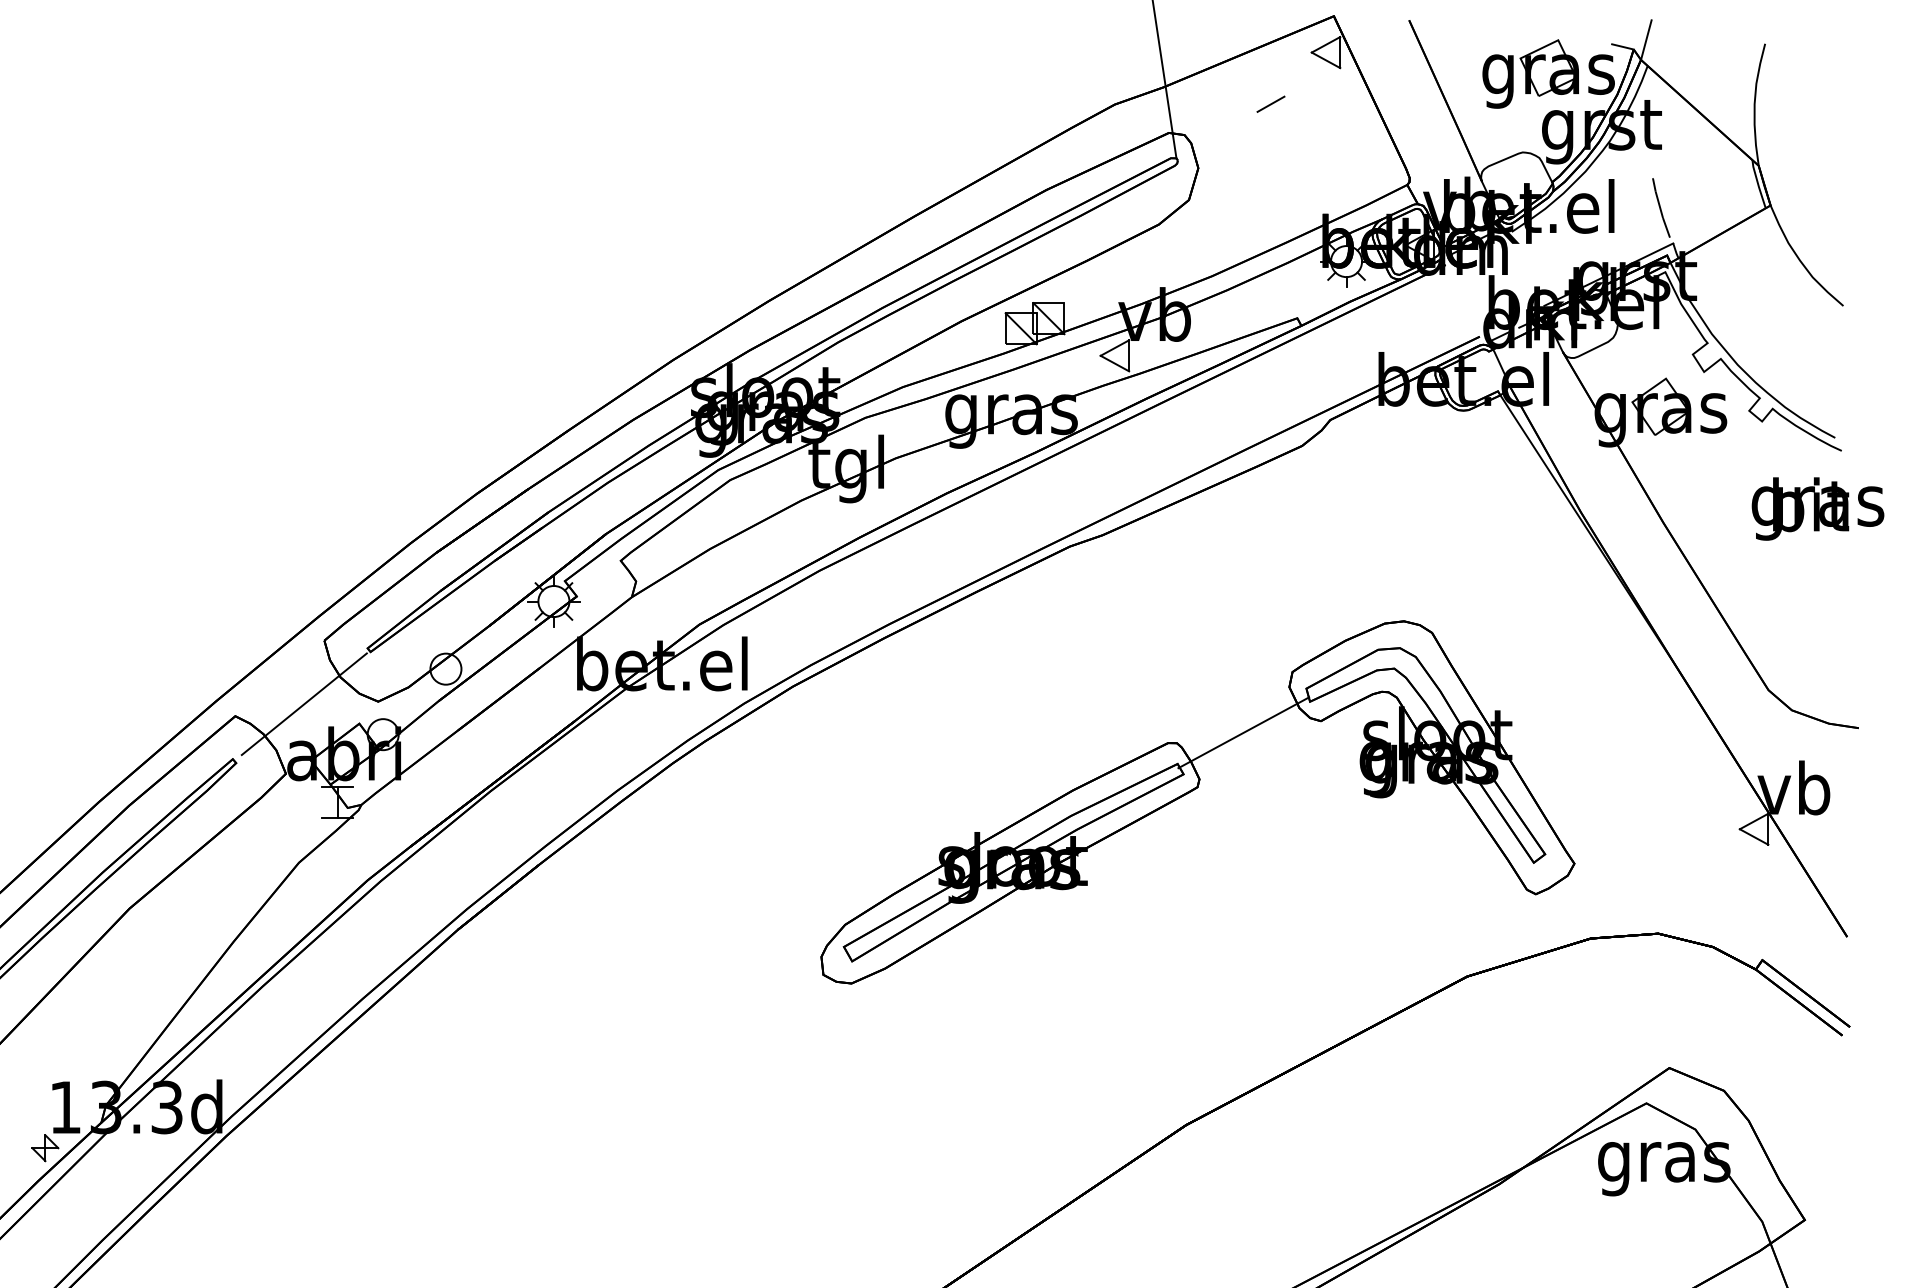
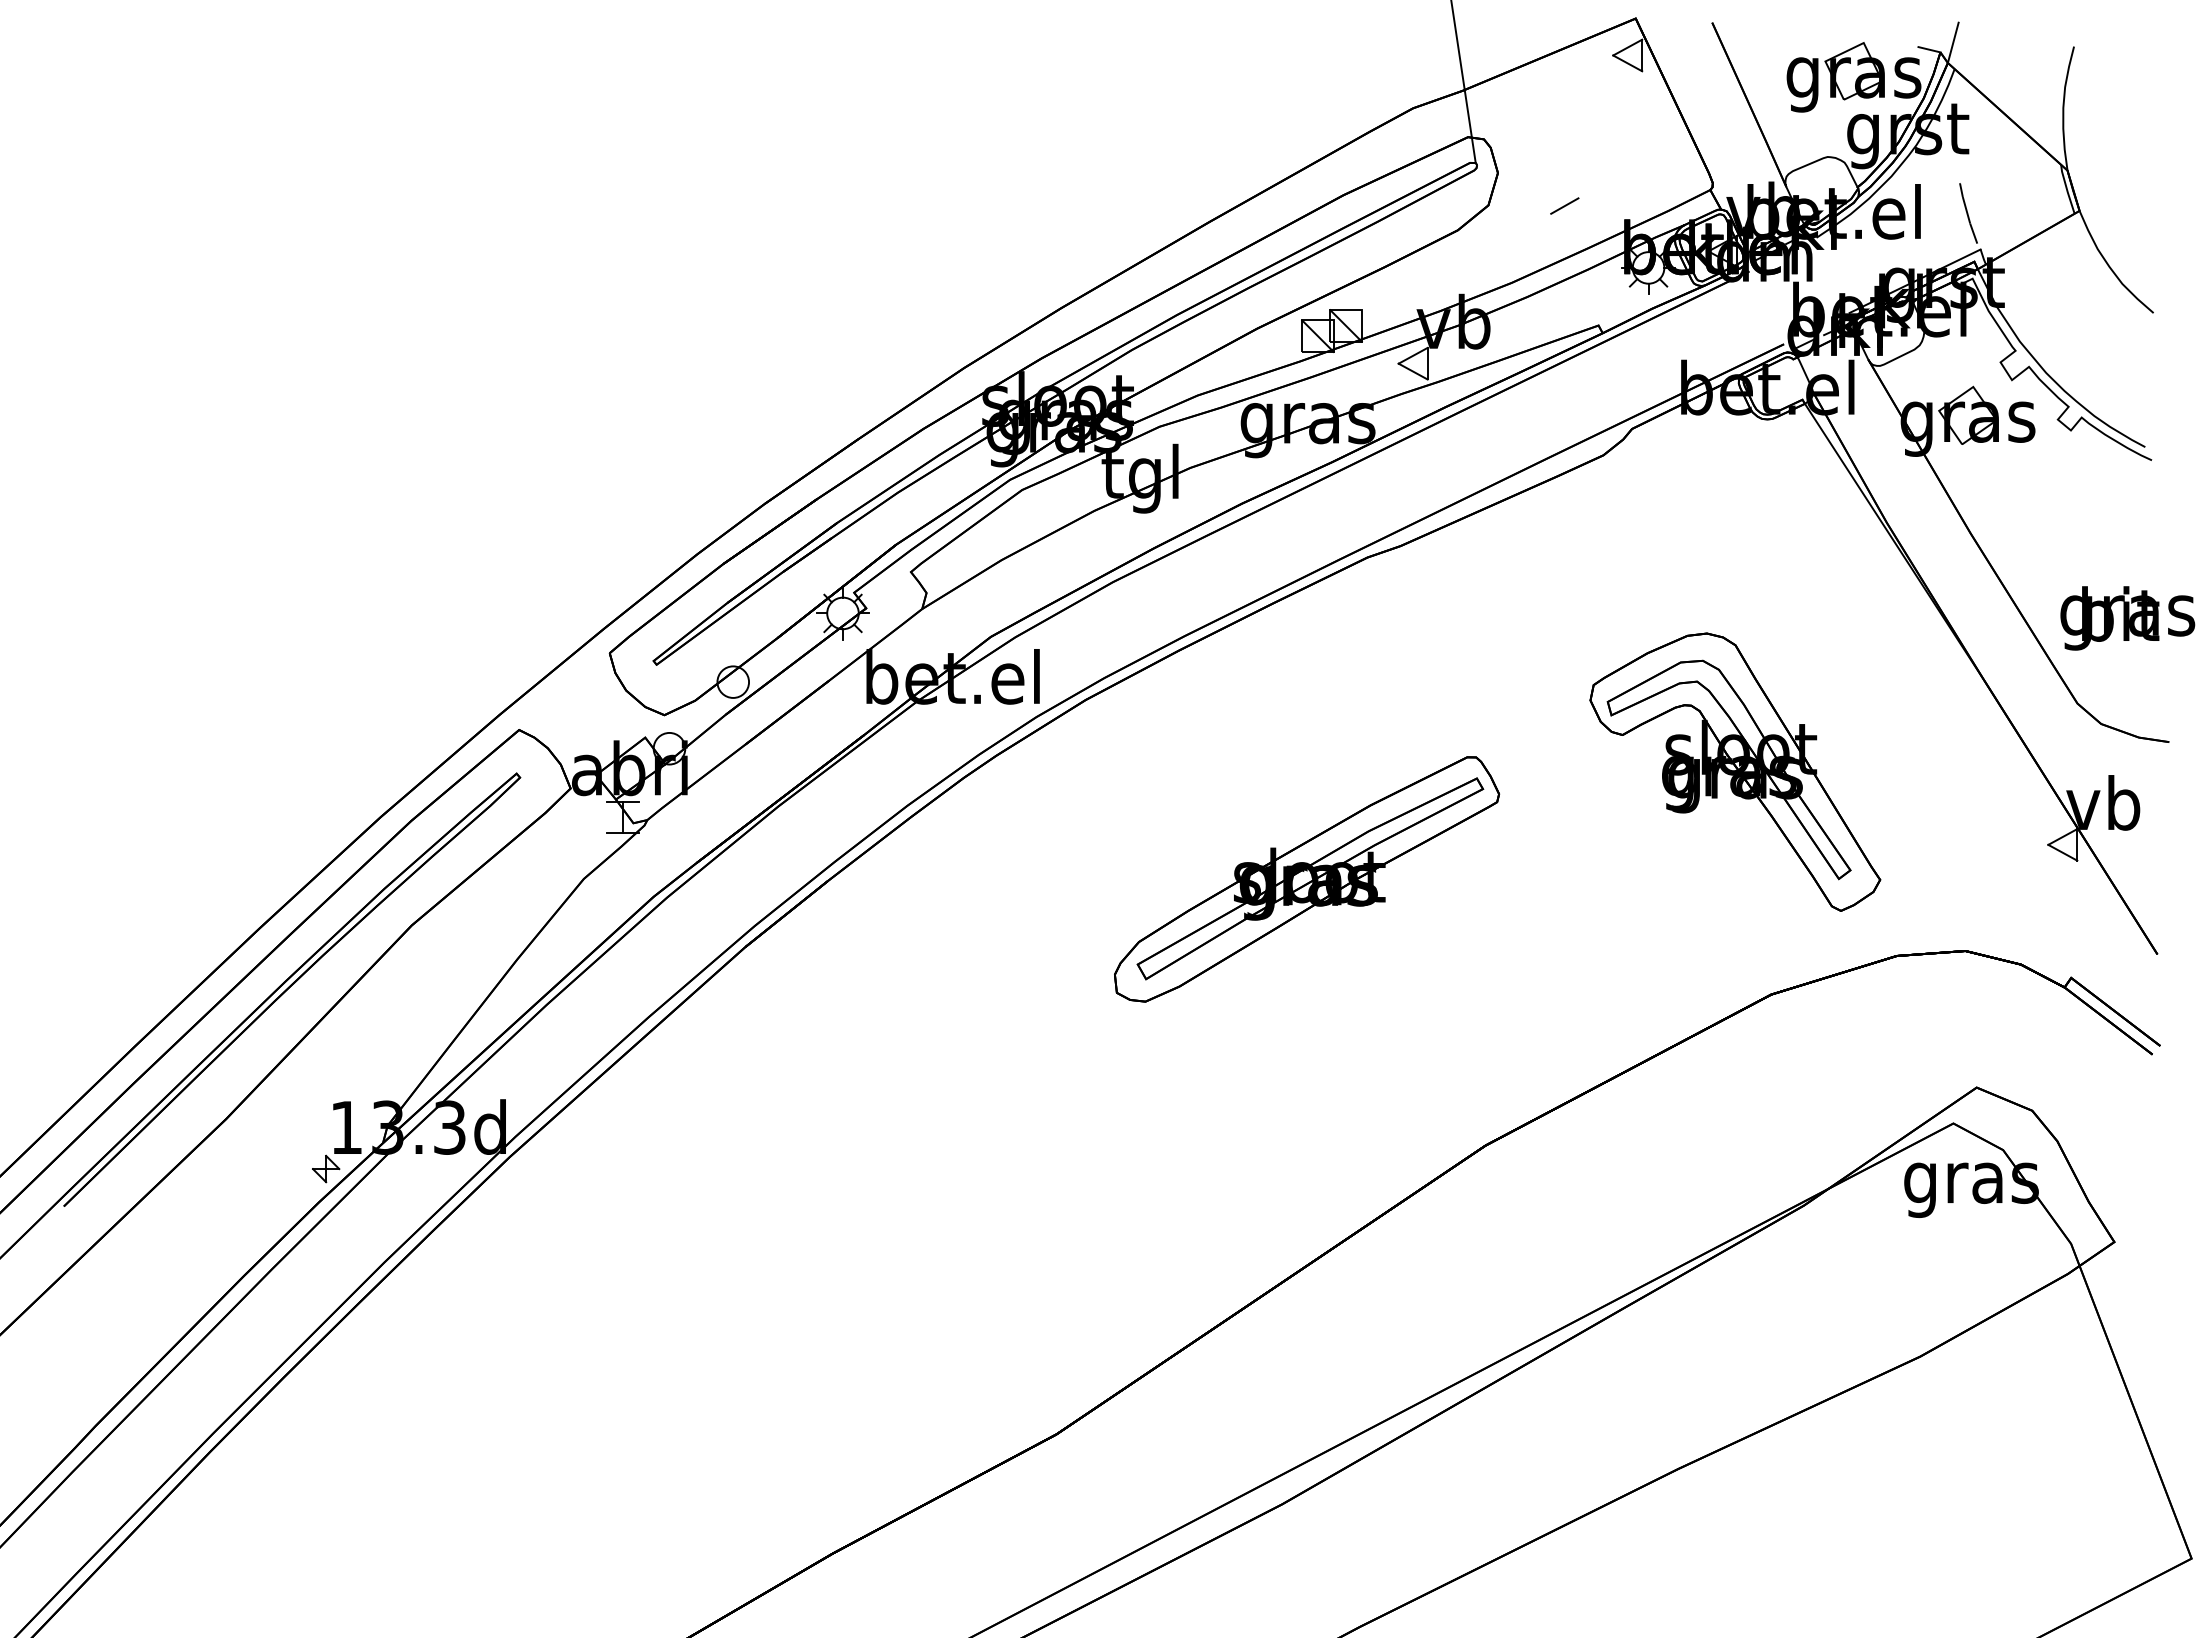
line: (1270, 103) -> (1564, 205), moved
text: (1817, 509) -> (2127, 618), moved
line: (303, 703) -> (588, 717), removed
line: (1243, 732) -> (1543, 746), removed

